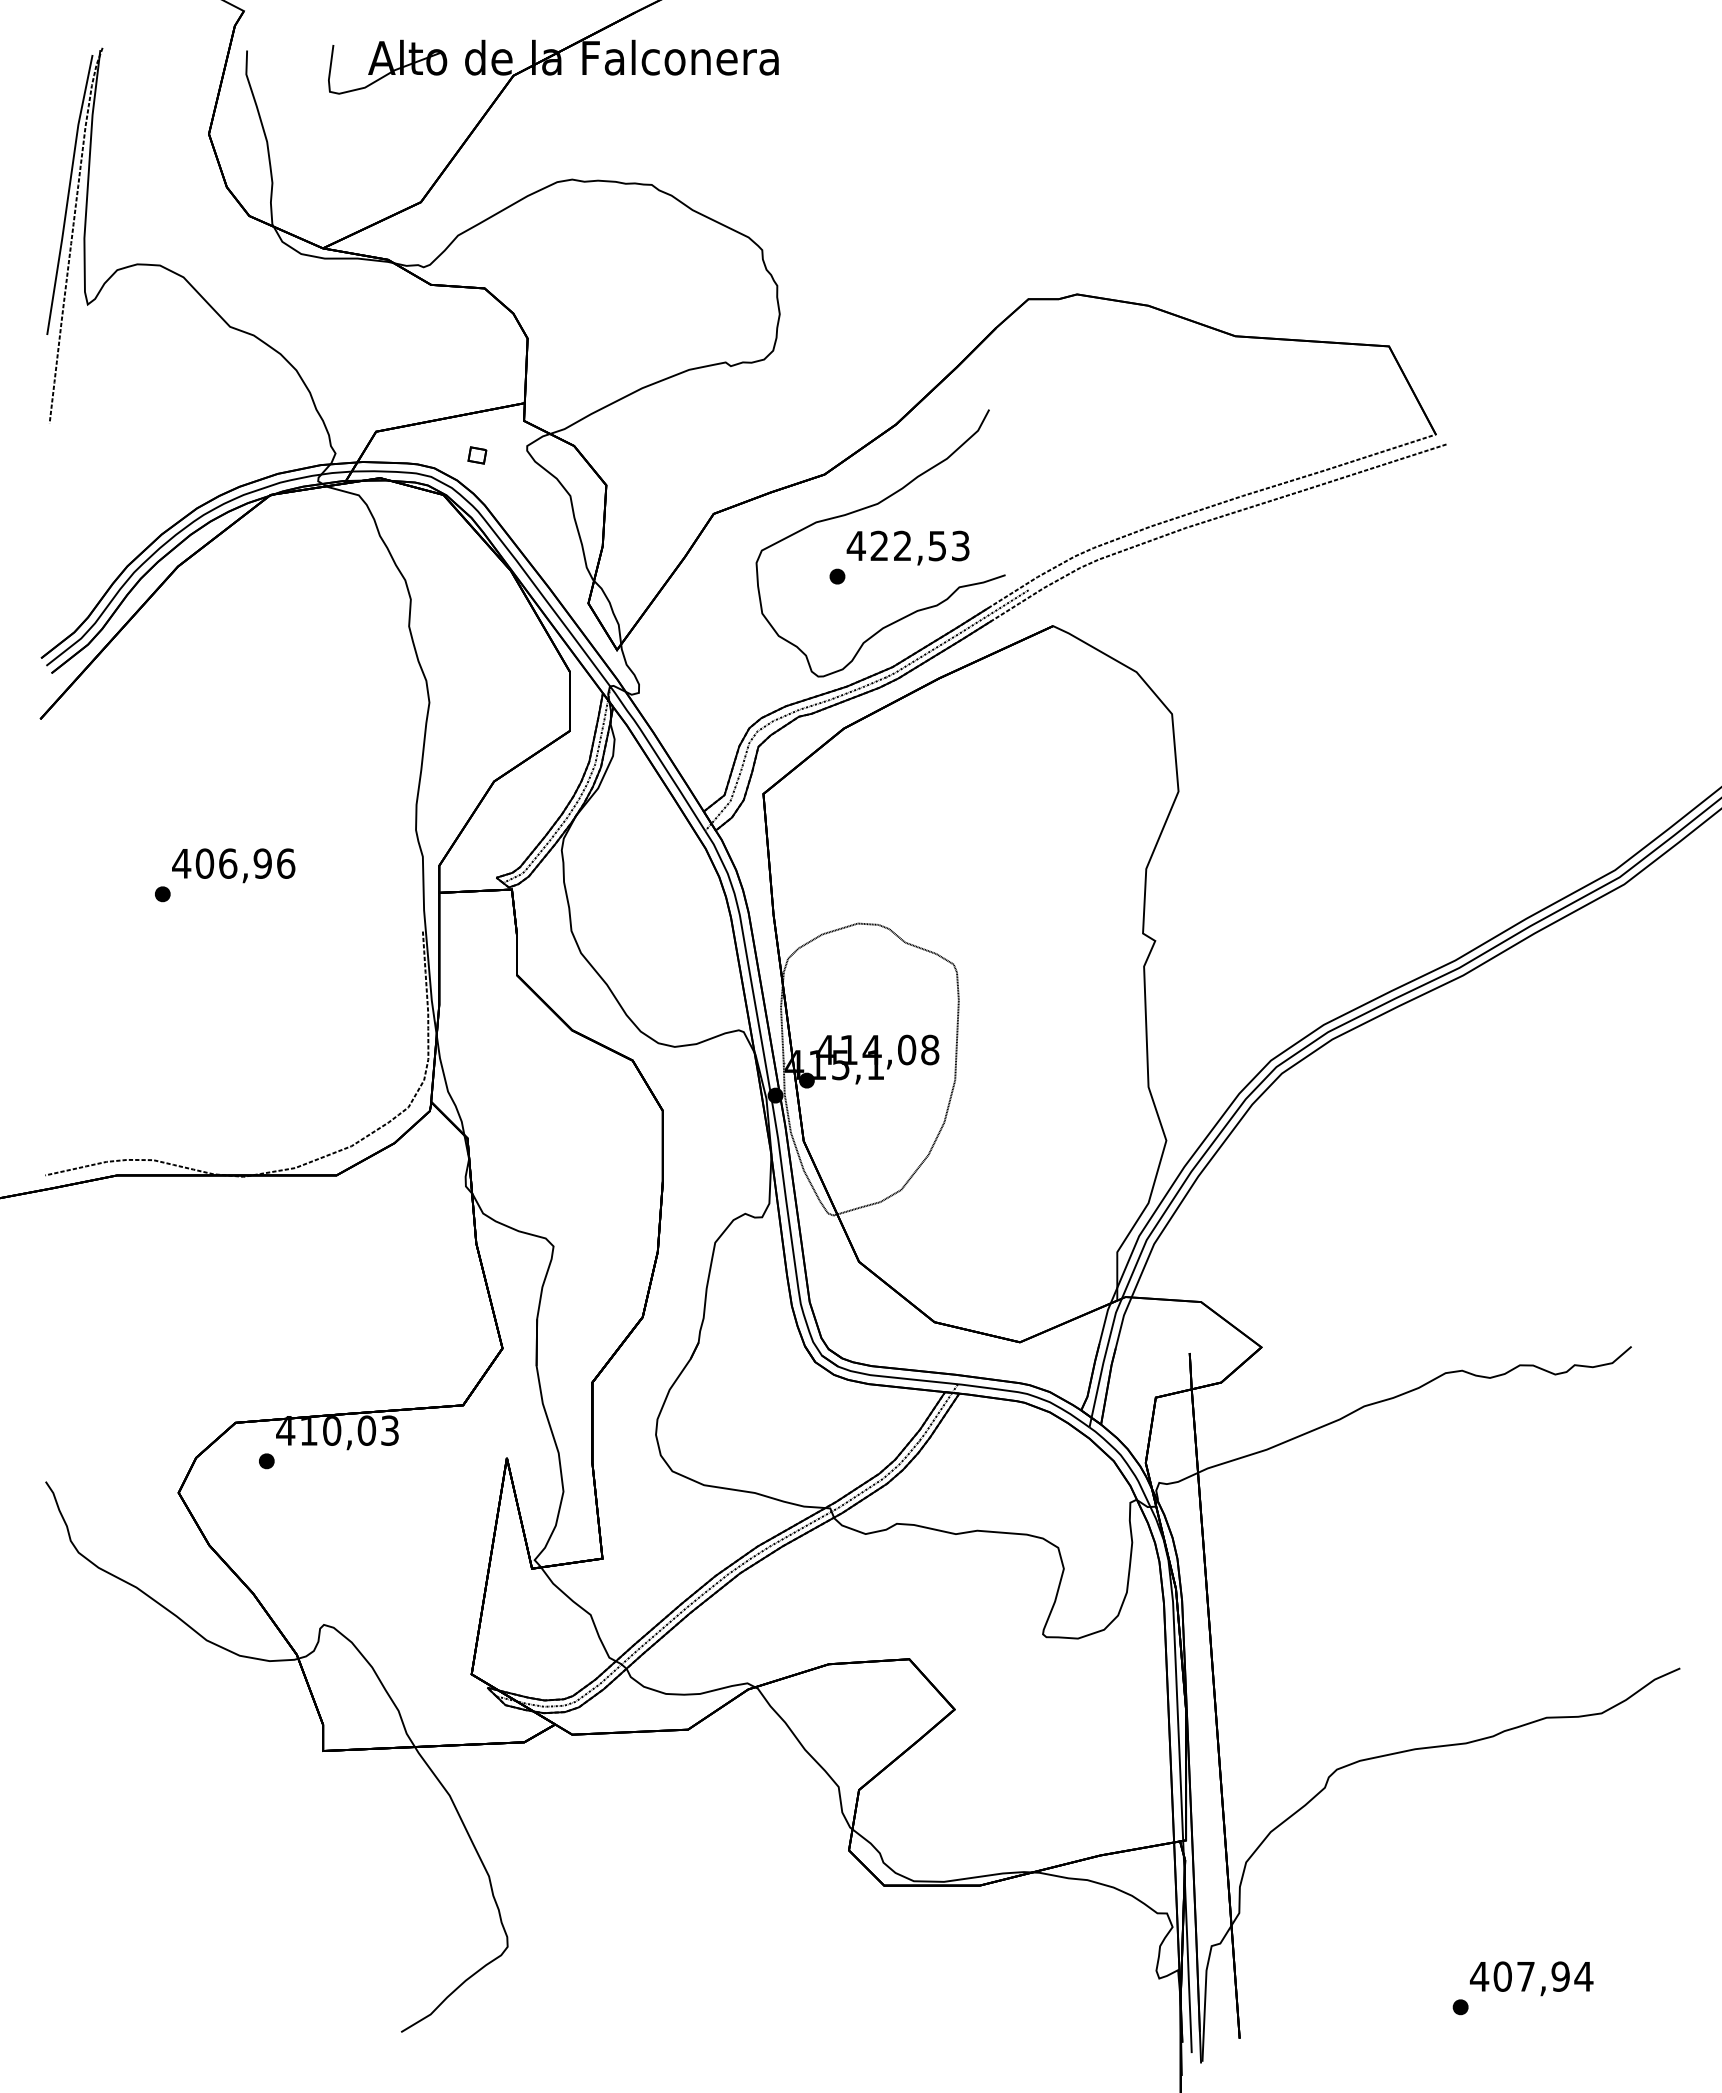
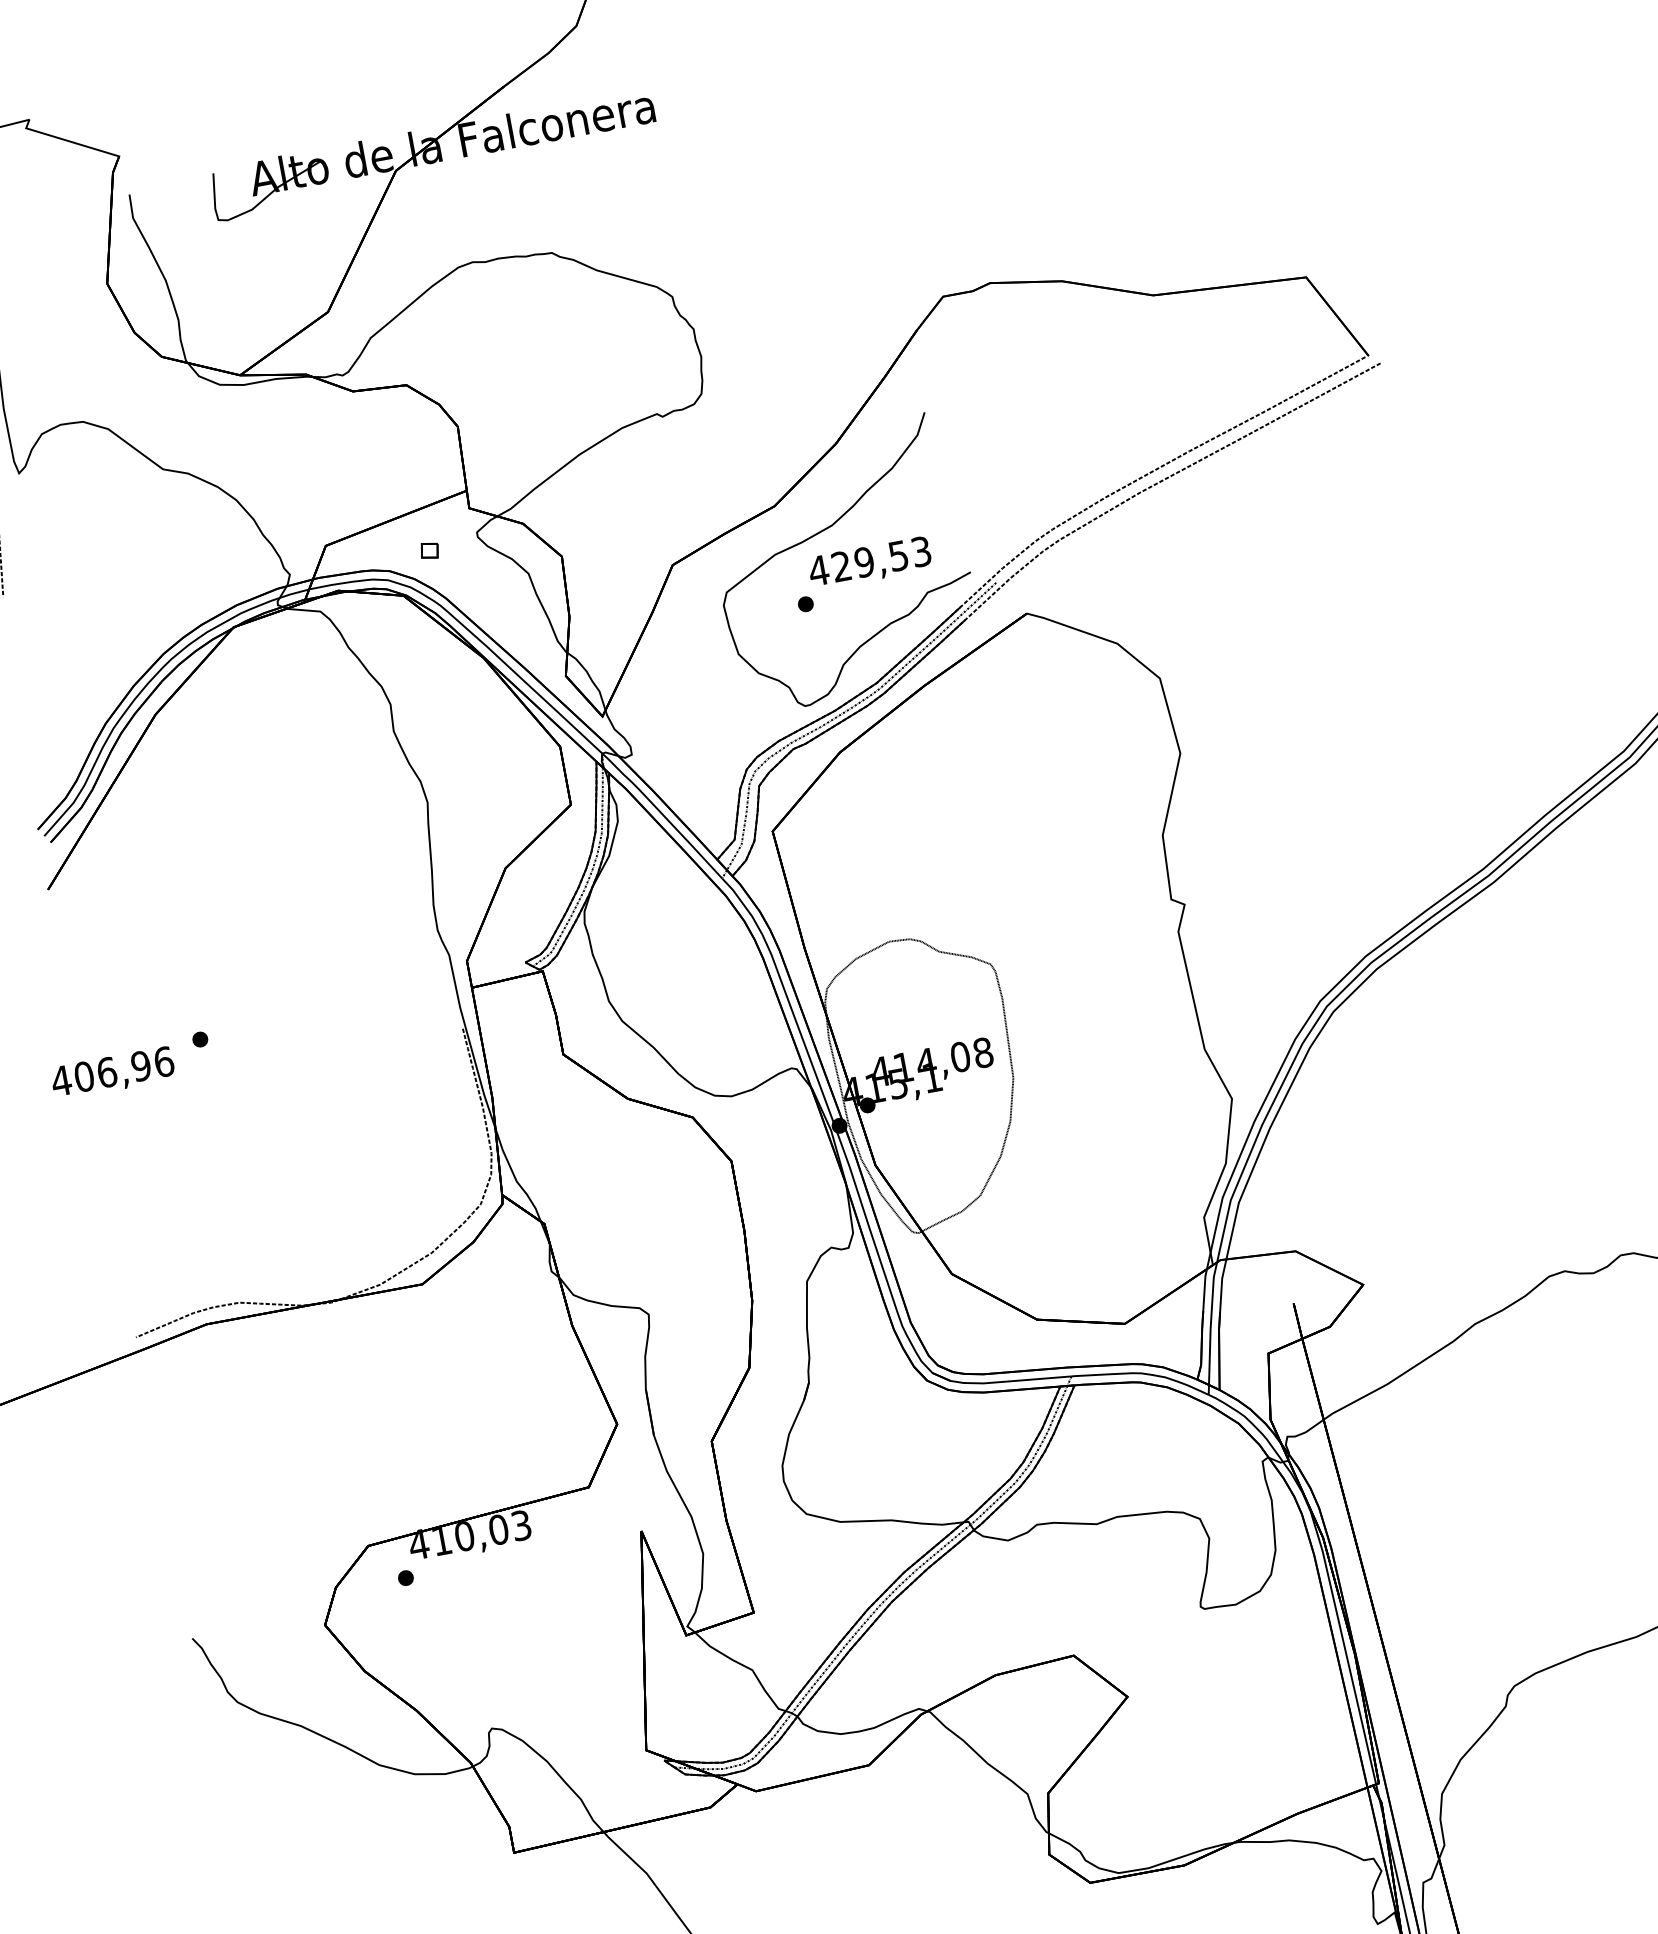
text: (902, 545) -> (864, 561), 422,53 -> 429,53
text: (233, 865) -> (112, 1073), moved

